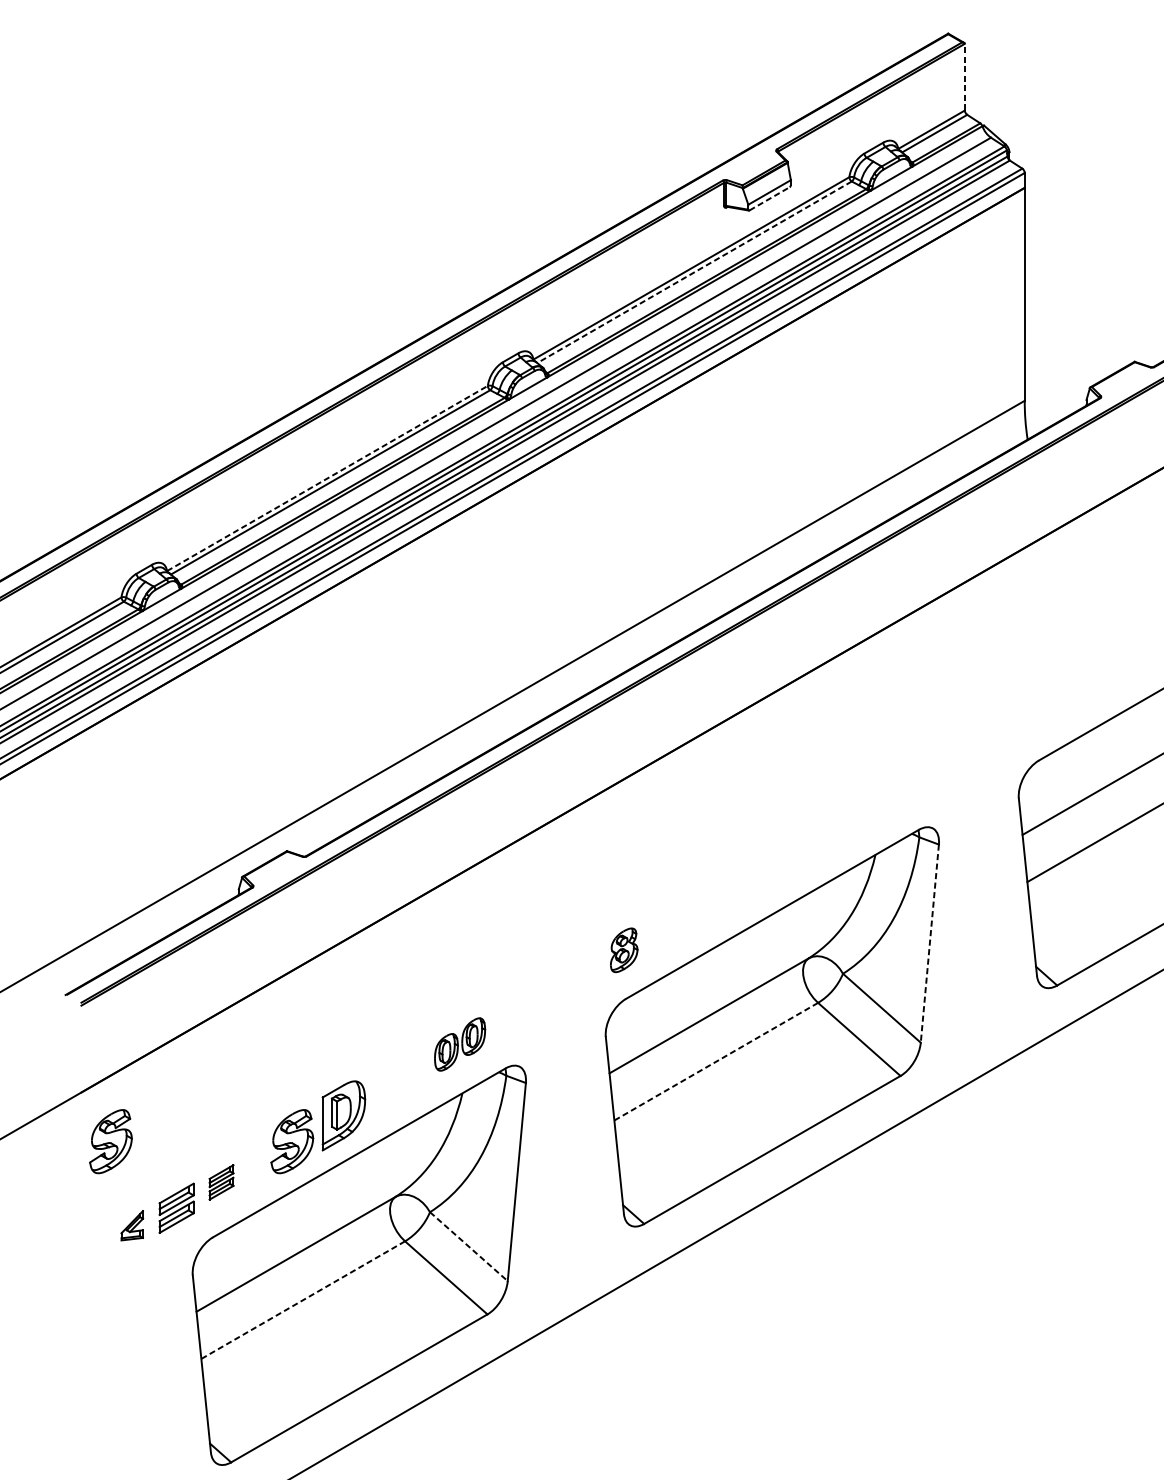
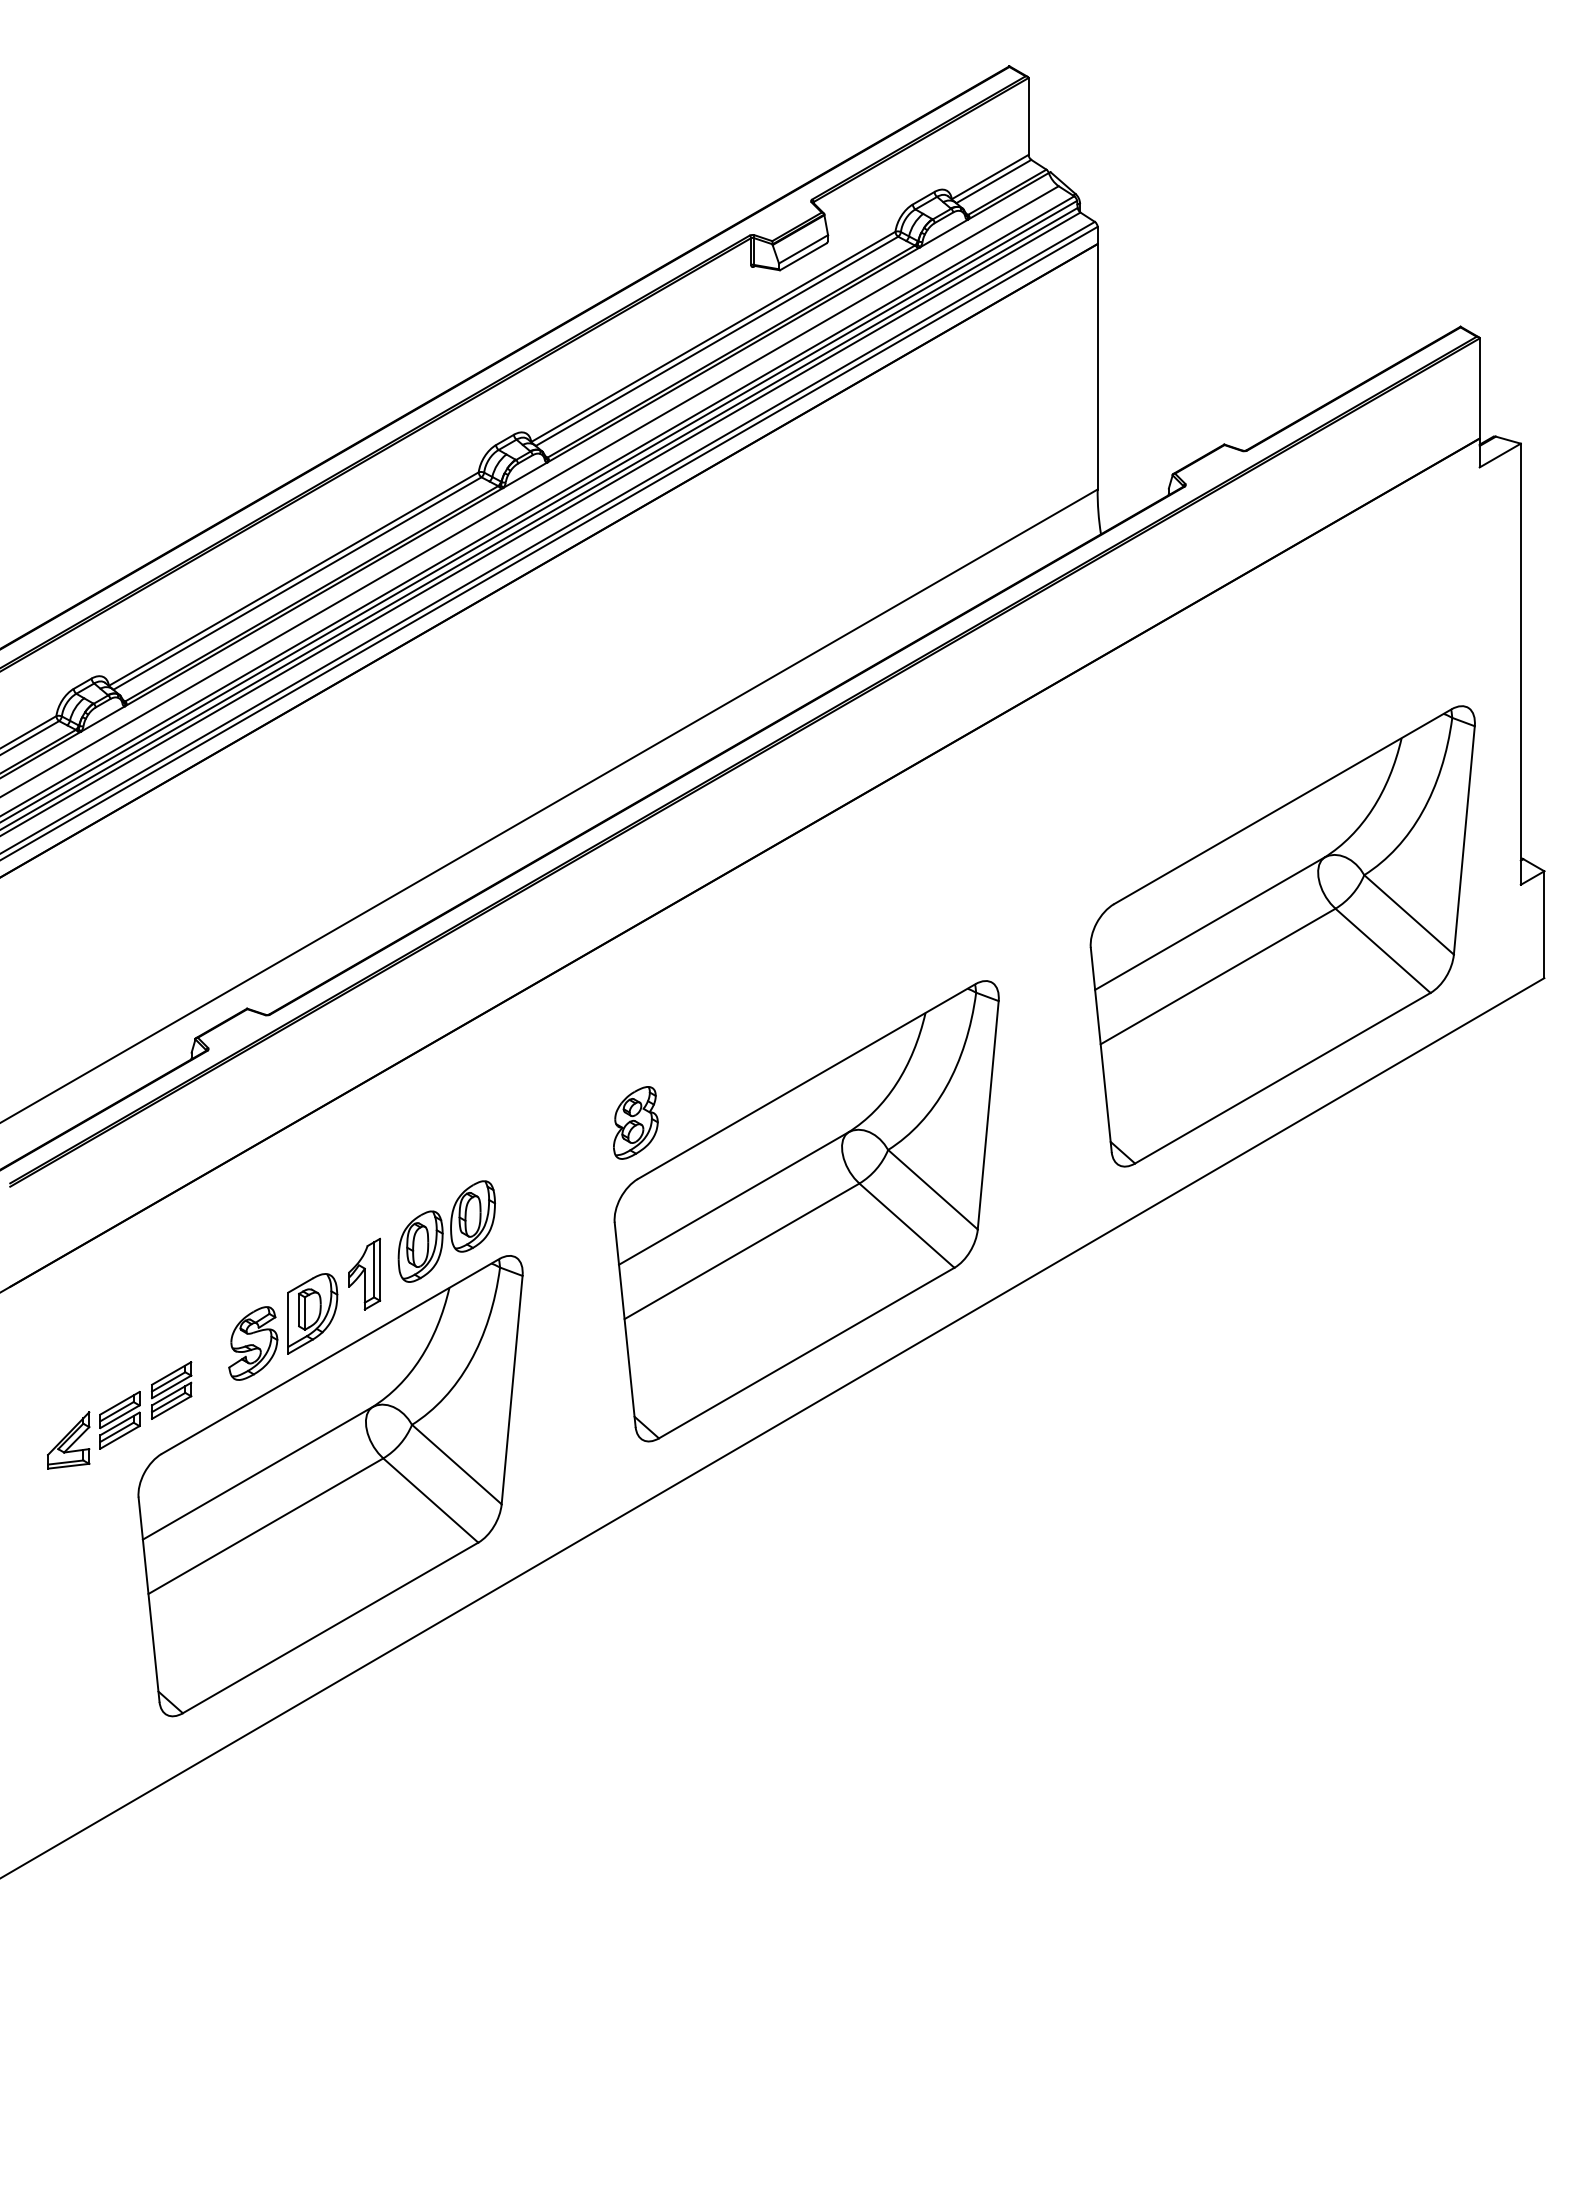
line: (964, 76) -> (1028, 115), dashed -> solid
line: (769, 198) -> (803, 256), dashed -> solid
line: (694, 272) -> (716, 341), dashed -> solid
line: (328, 477) -> (294, 578), dashed -> solid
line: (930, 943) -> (988, 1115), dashed -> solid
part: (623, 949) -> (635, 1122), size x1.43
part: (459, 1044) -> (446, 1231), size x1.67
line: (716, 1061) -> (742, 1251), dashed -> solid
part: (388, 1080) -> (364, 1273), added
part: (111, 1141) -> (44, 1343), removed
part: (221, 1182) -> (171, 1390), size x1.43
part: (131, 1225) -> (68, 1440), size x1.67
line: (468, 1246) -> (456, 1464), dashed -> solid
line: (302, 1300) -> (265, 1526), dashed -> solid

